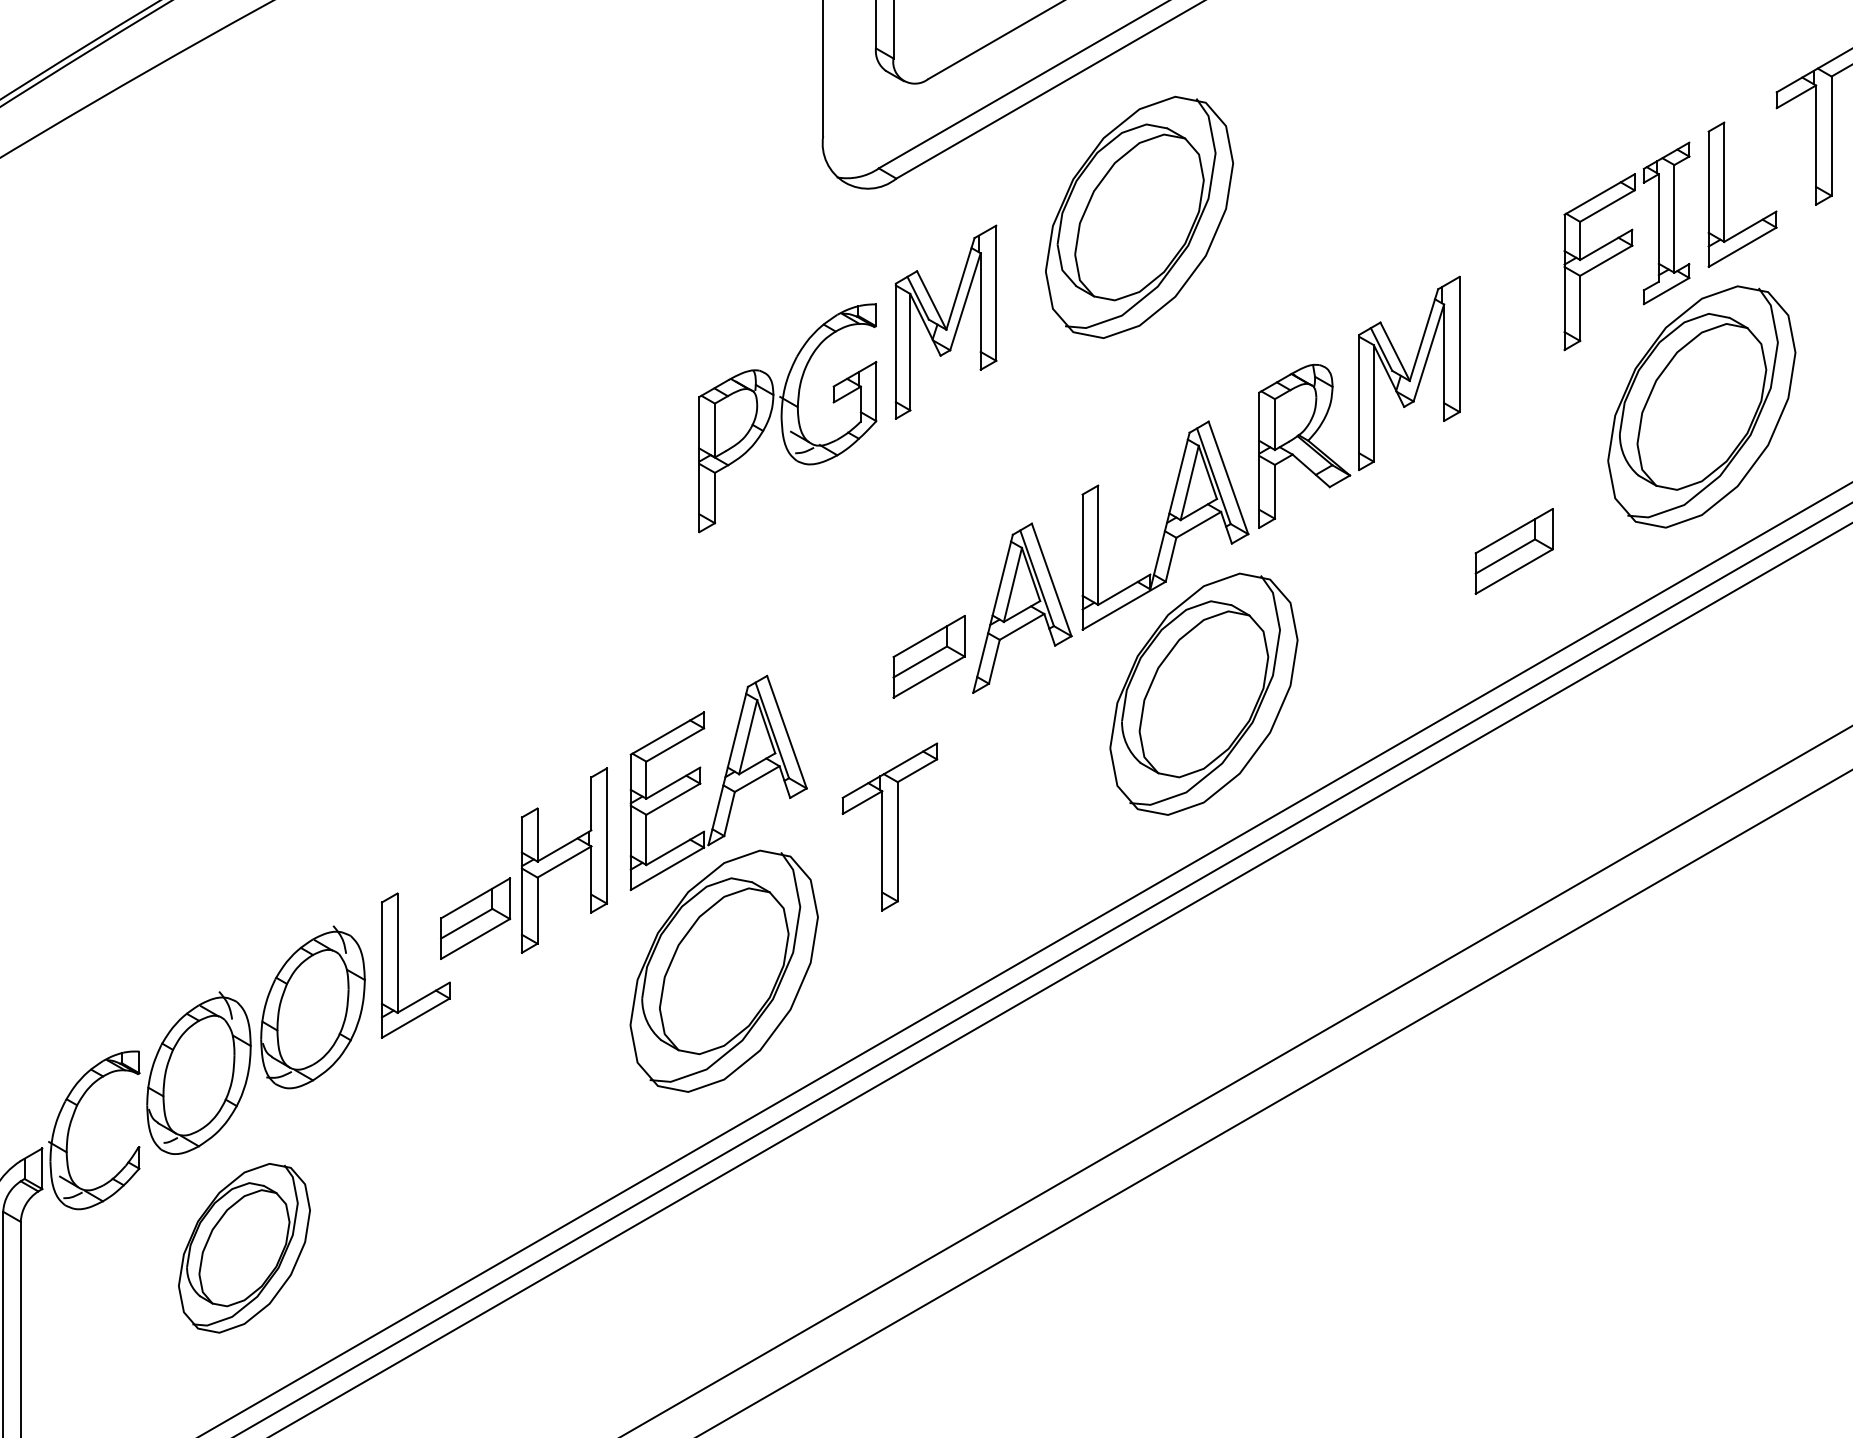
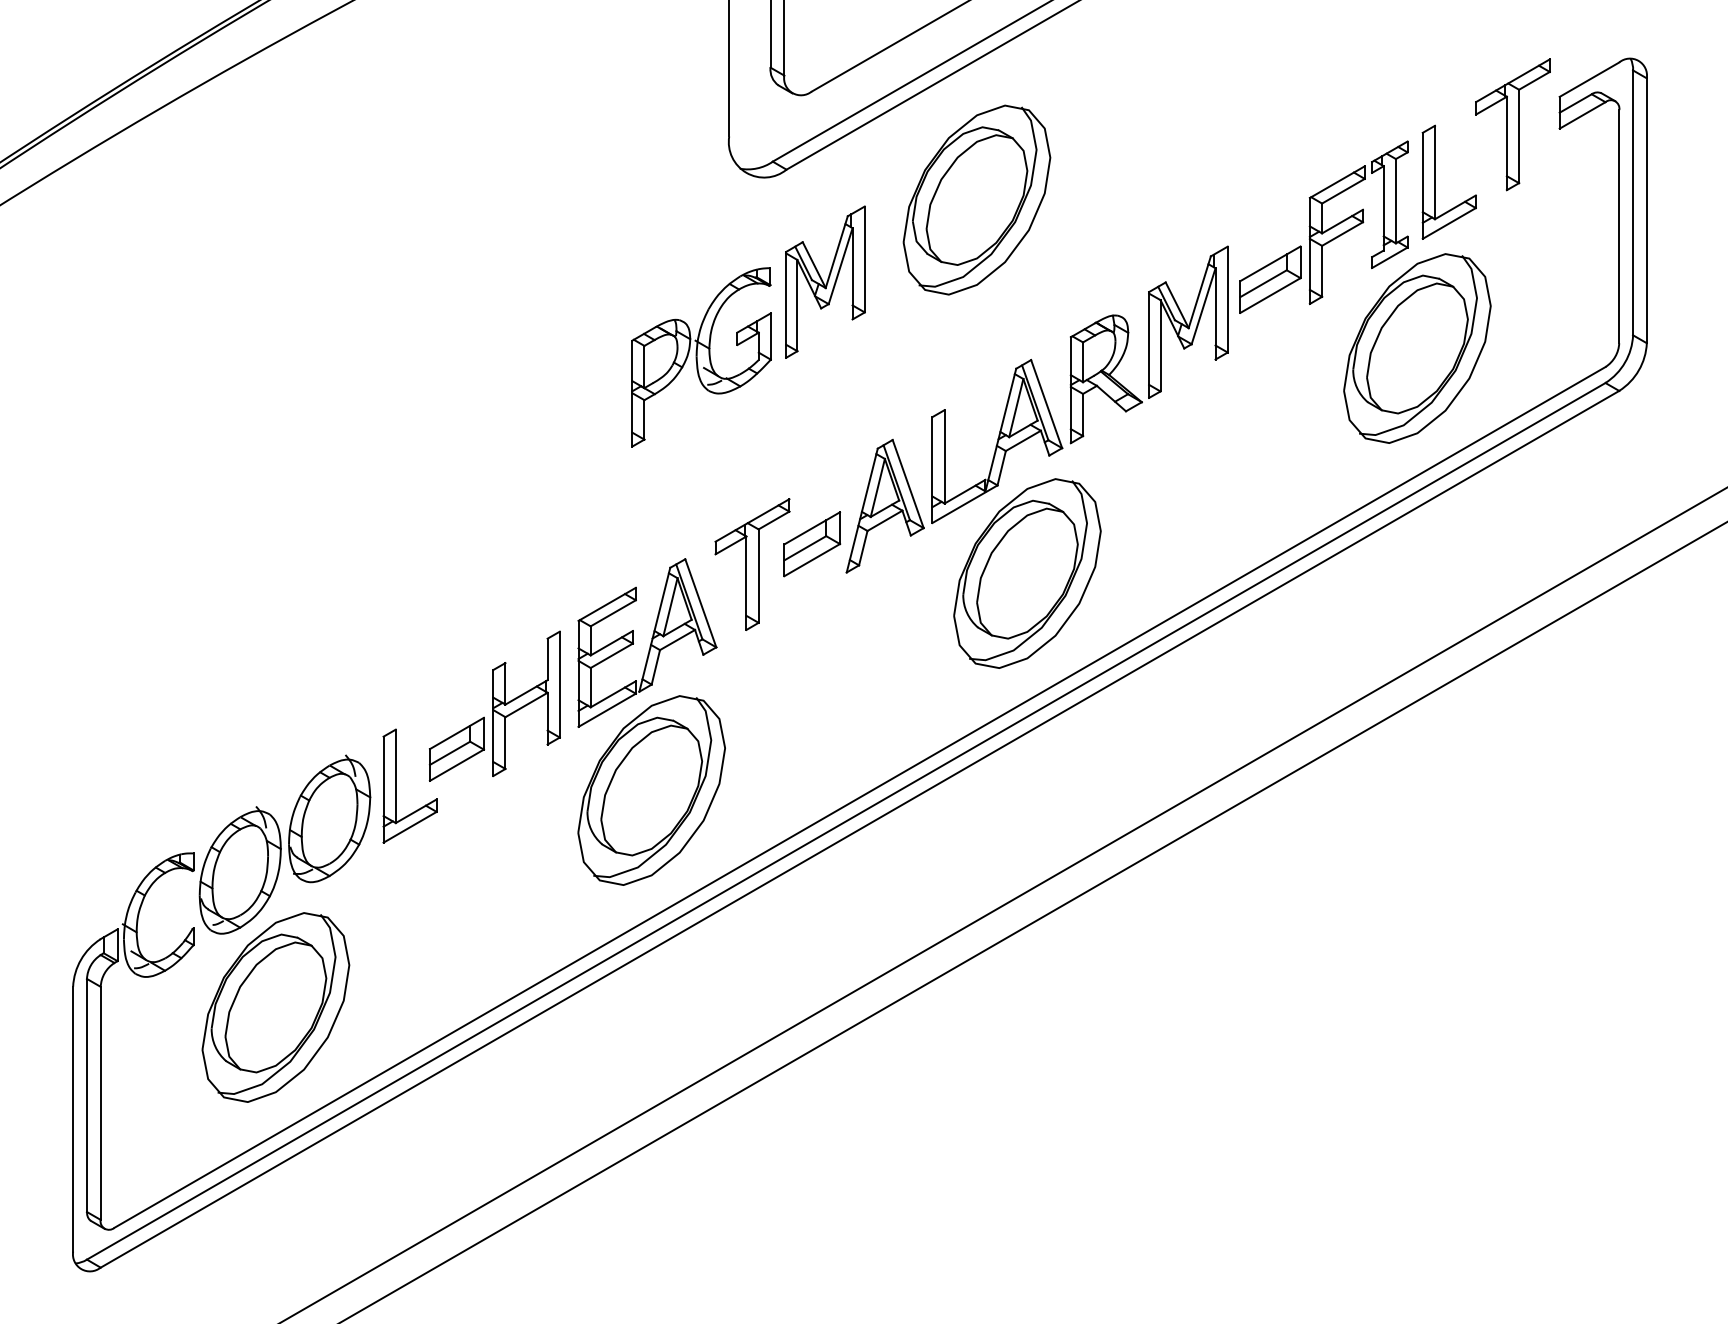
part: (1514, 551) -> (1270, 279), moved
part: (889, 826) -> (752, 564), moved
part: (243, 1248) -> (275, 1007), size x1.43

